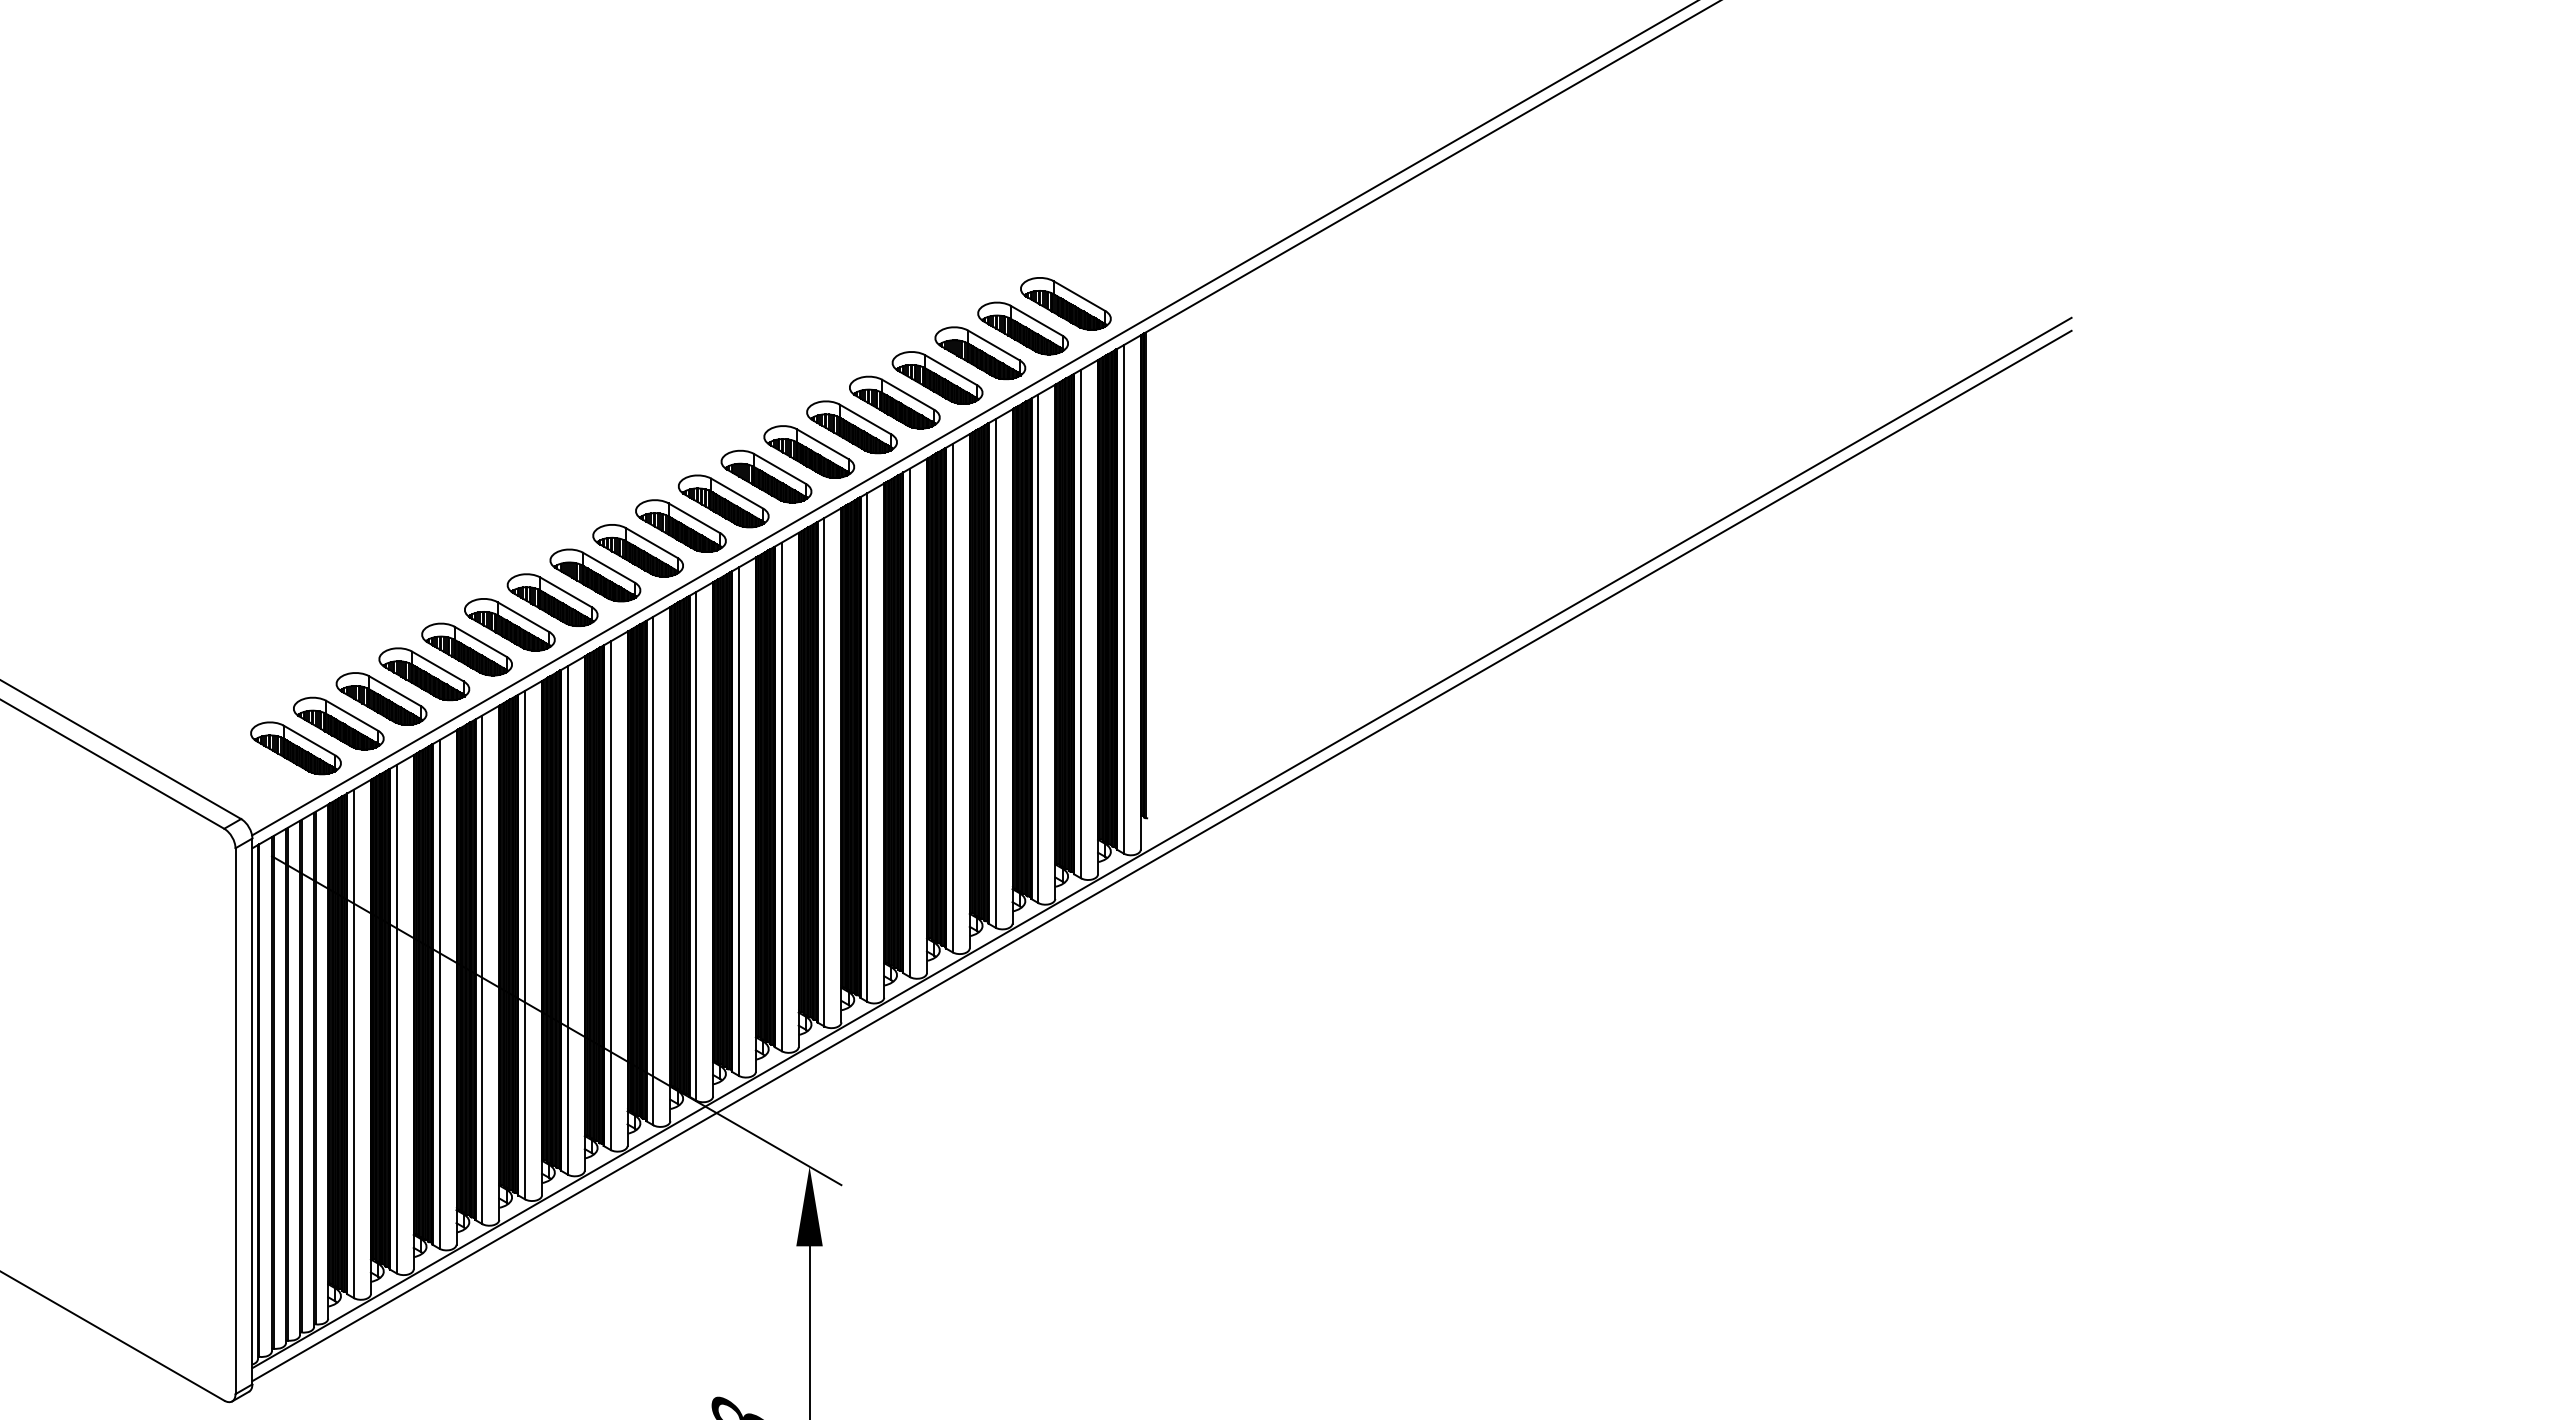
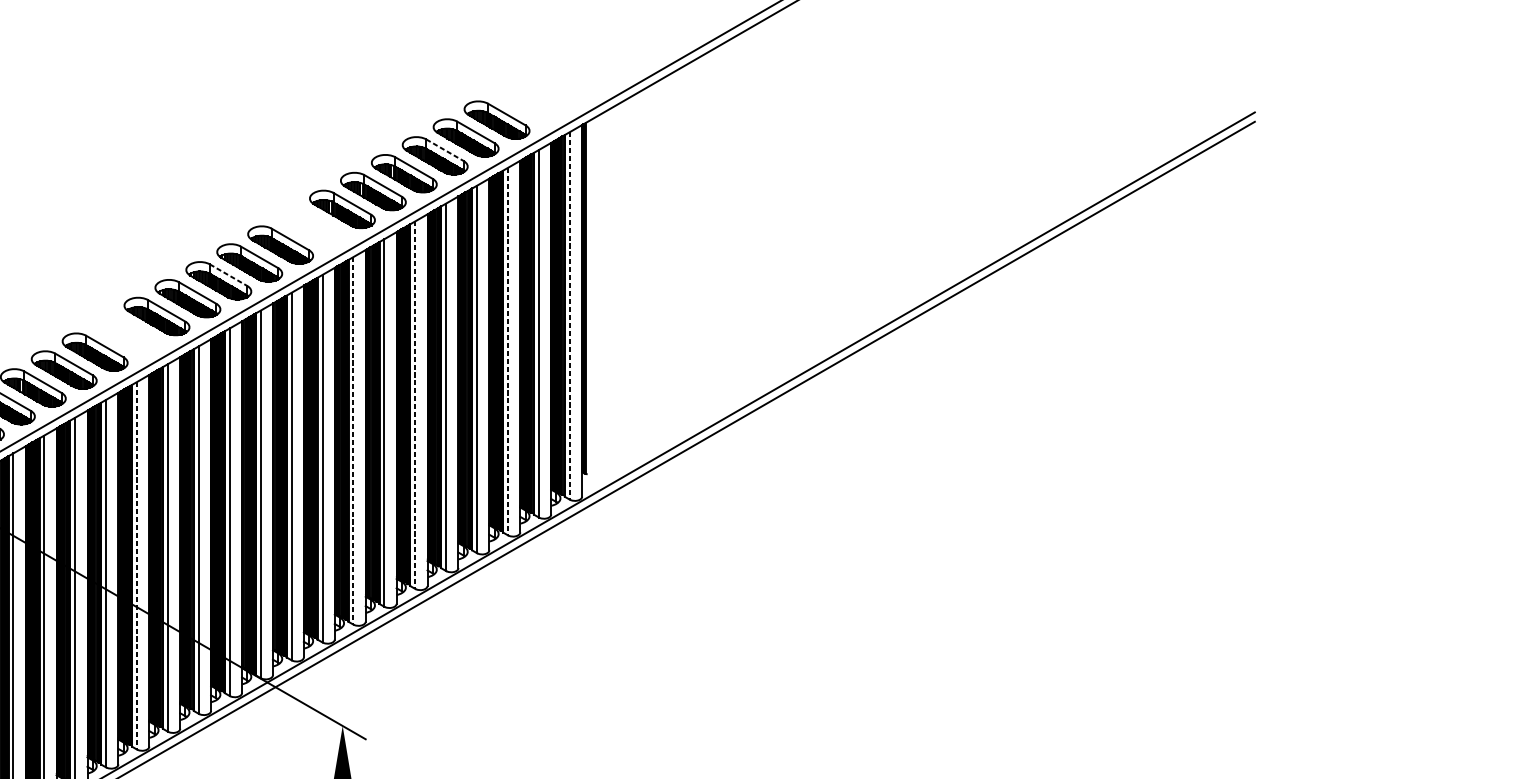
part: (1065, 303) -> (527, 102), removed
line: (951, 370) -> (445, 150), solid -> dashed
part: (766, 476) -> (311, 227), removed
line: (651, 543) -> (228, 275), solid -> dashed
line: (1123, 599) -> (569, 316), solid -> dashed
part: (509, 624) -> (125, 334), removed
line: (1038, 649) -> (508, 352), solid -> dashed
line: (910, 723) -> (415, 405), solid -> dashed
line: (824, 772) -> (353, 441), solid -> dashed
line: (525, 945) -> (137, 566), solid -> dashed

